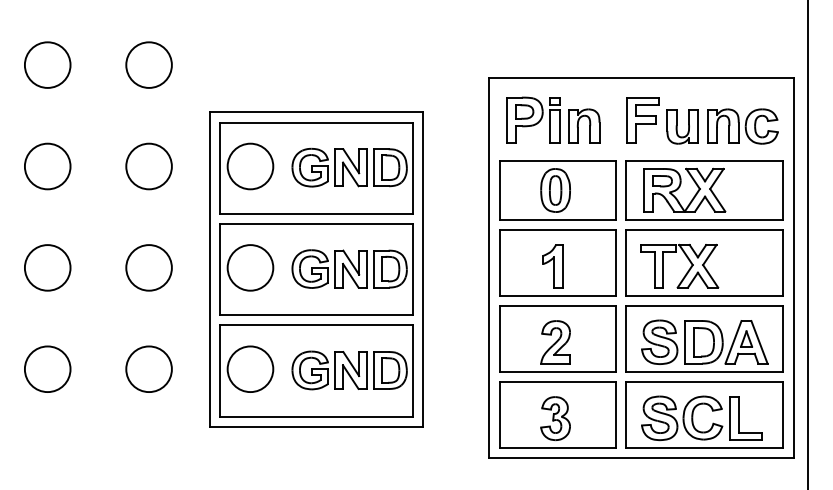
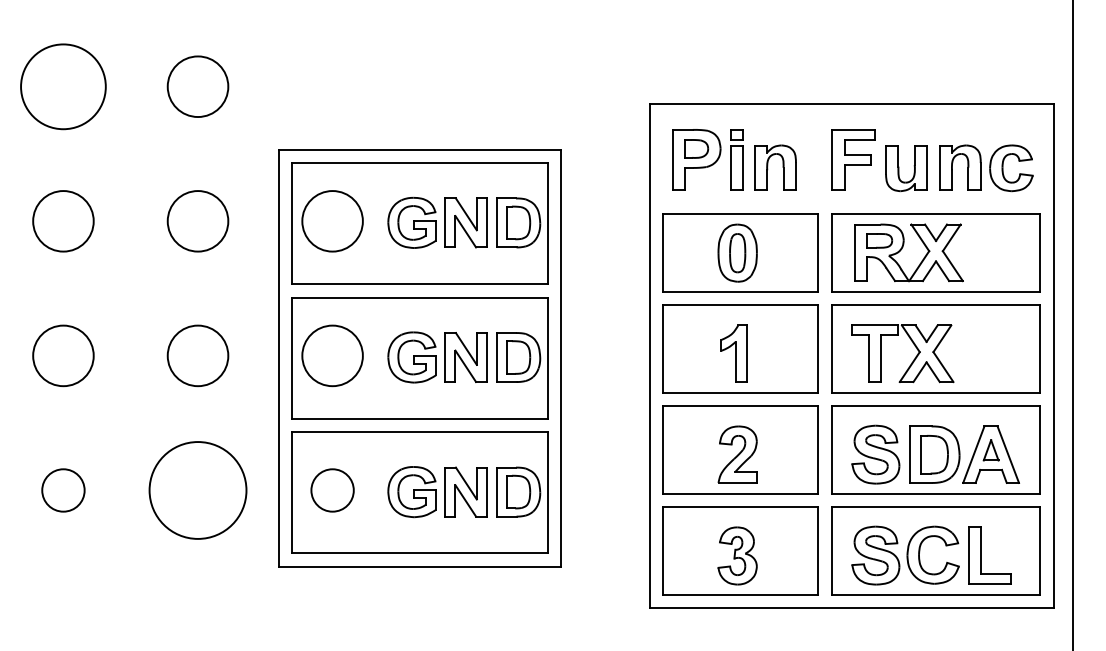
circle: (47, 64) -> (63, 86), size x1.4
circle: (47, 369) -> (63, 490), size x0.7
circle: (148, 369) -> (197, 490), size x1.6
circle: (250, 369) -> (332, 490), size x0.7

